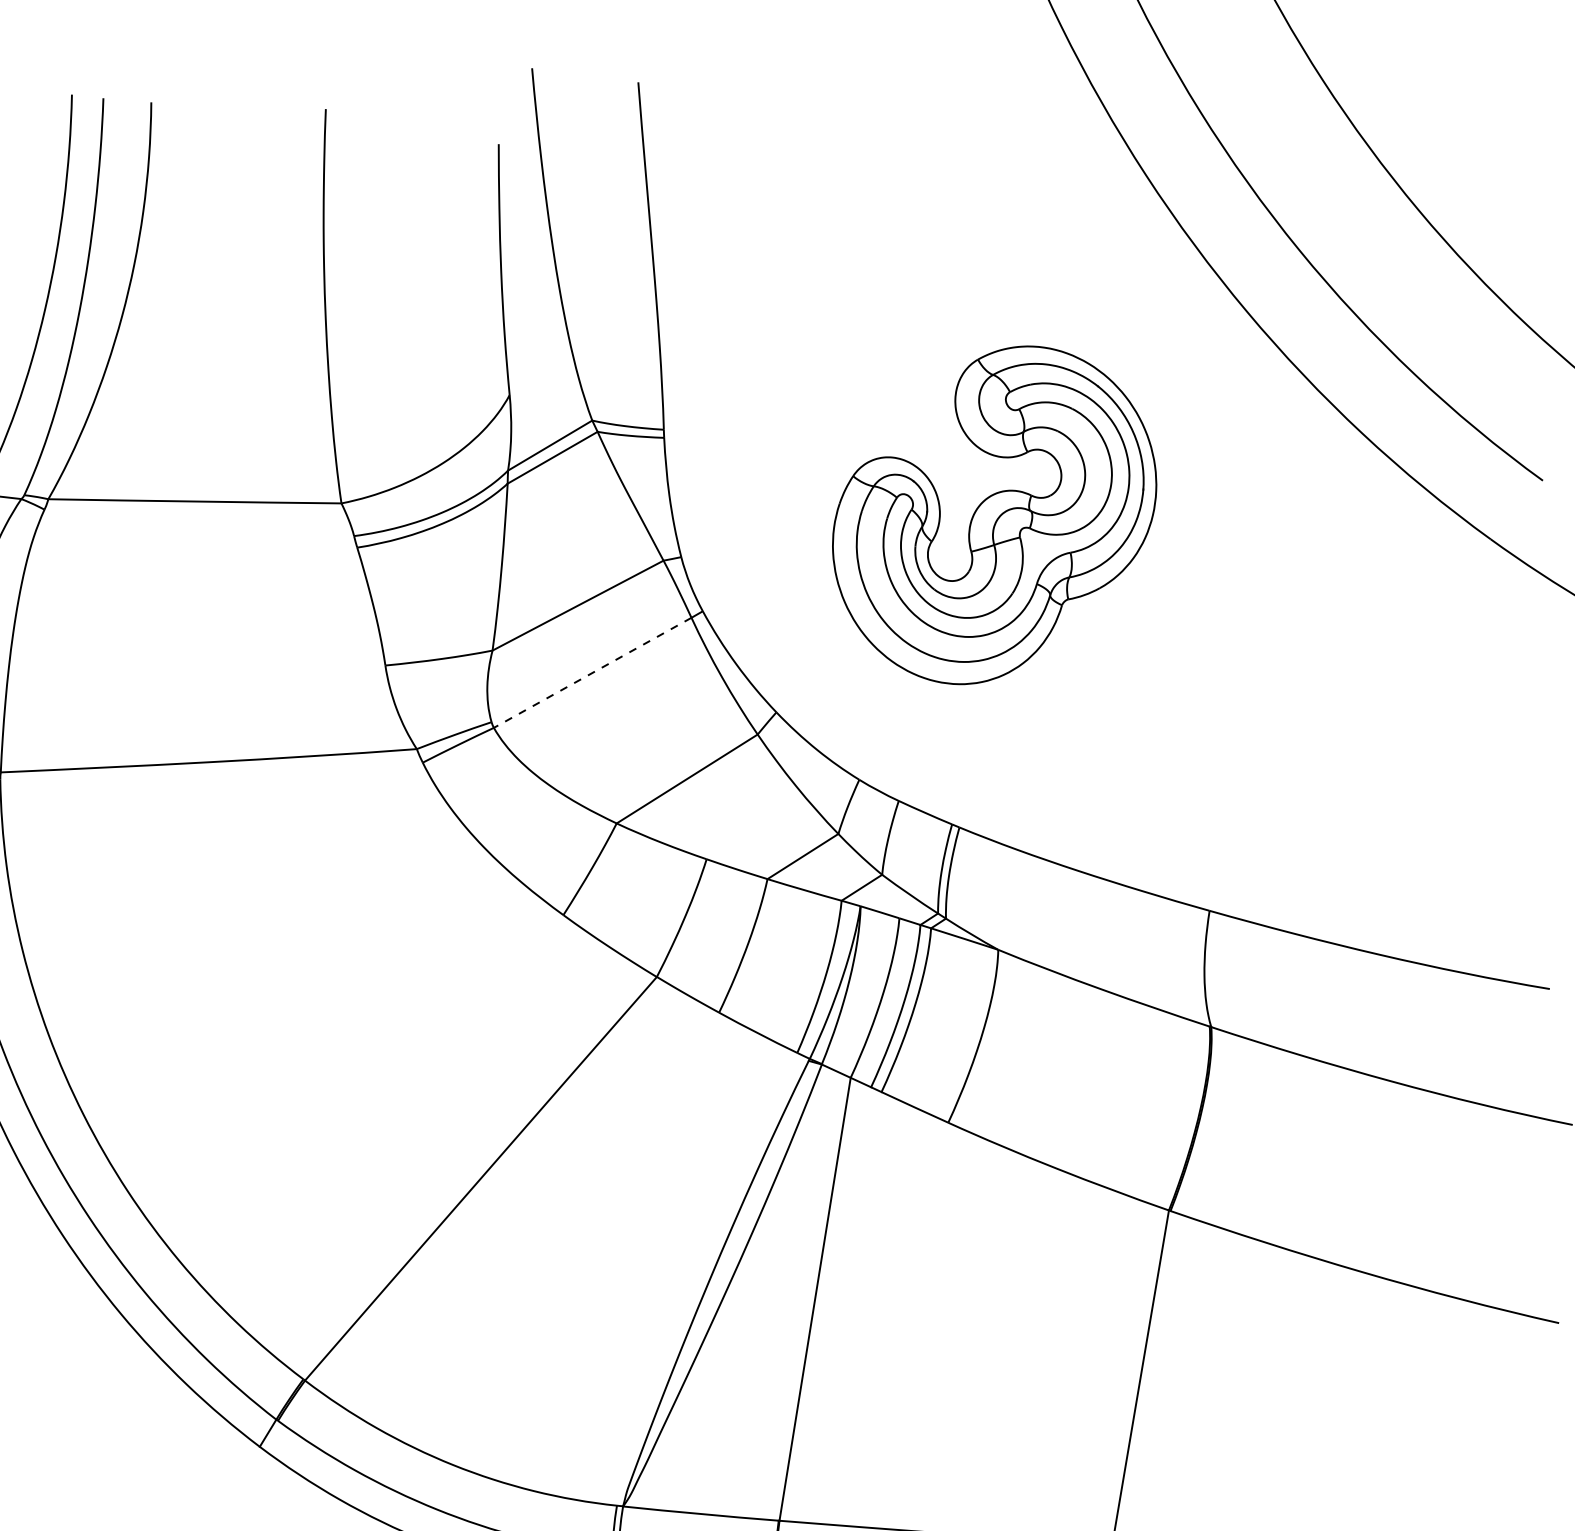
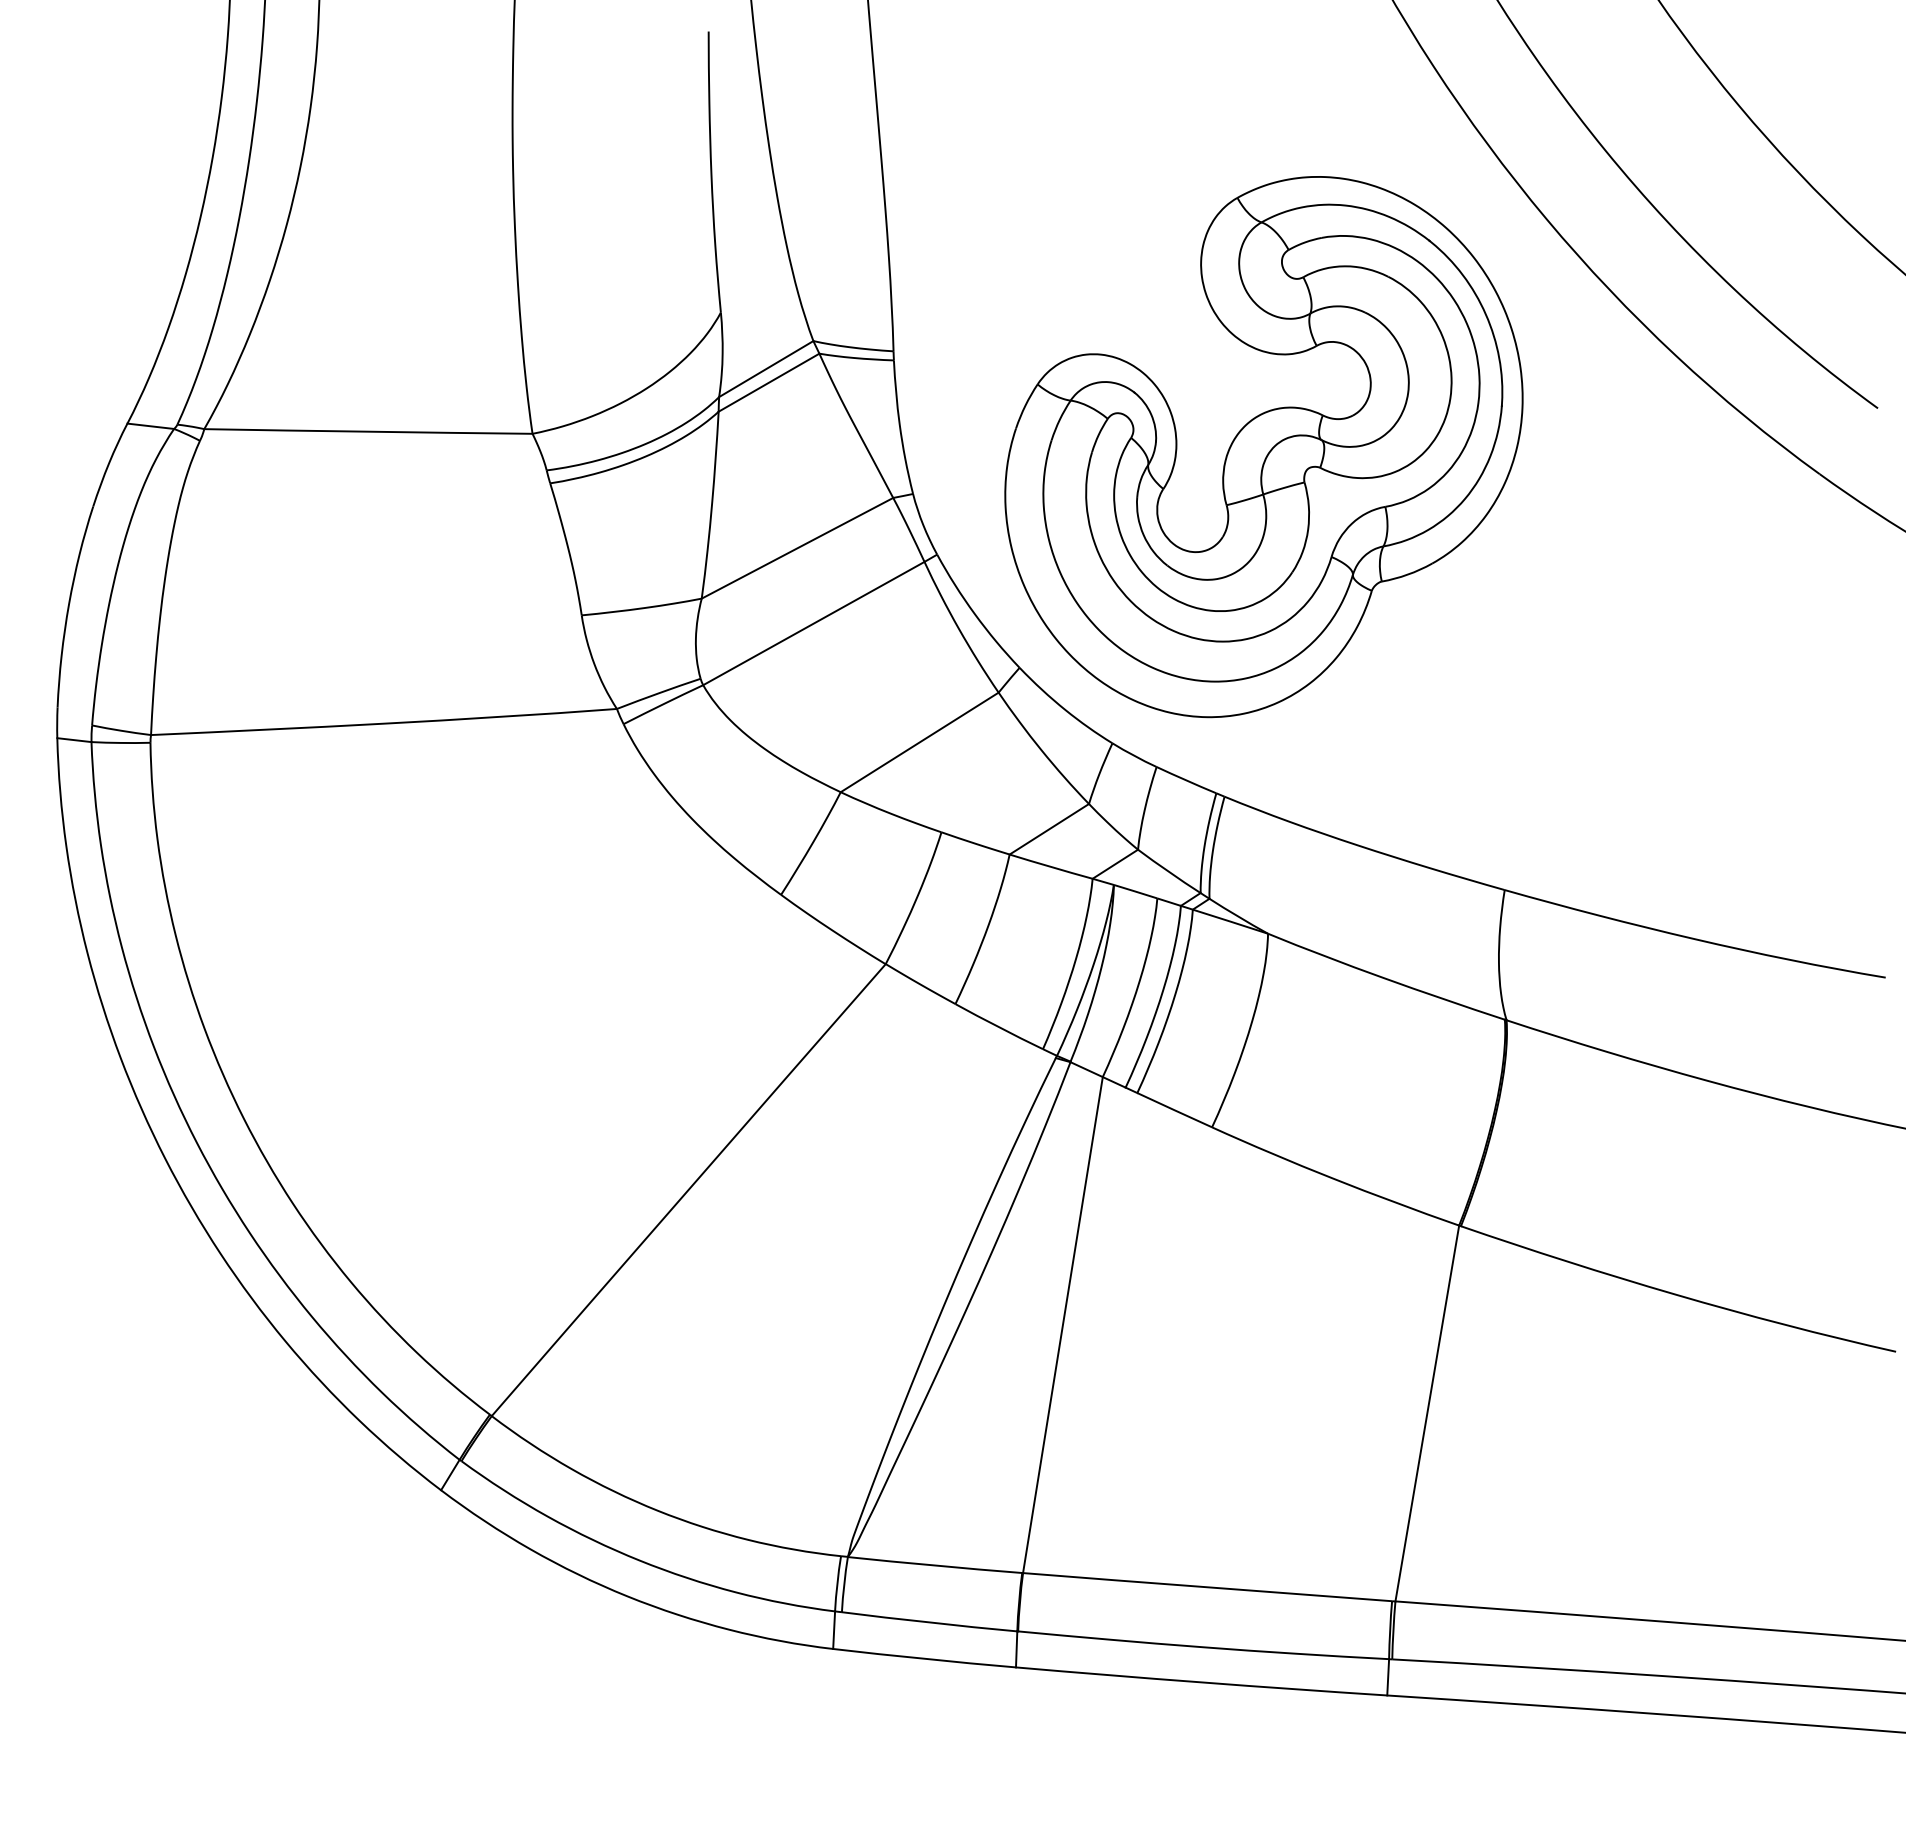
part: (994, 515) -> (1263, 447), size x1.43
line: (592, 672) -> (813, 623), dashed -> solid

